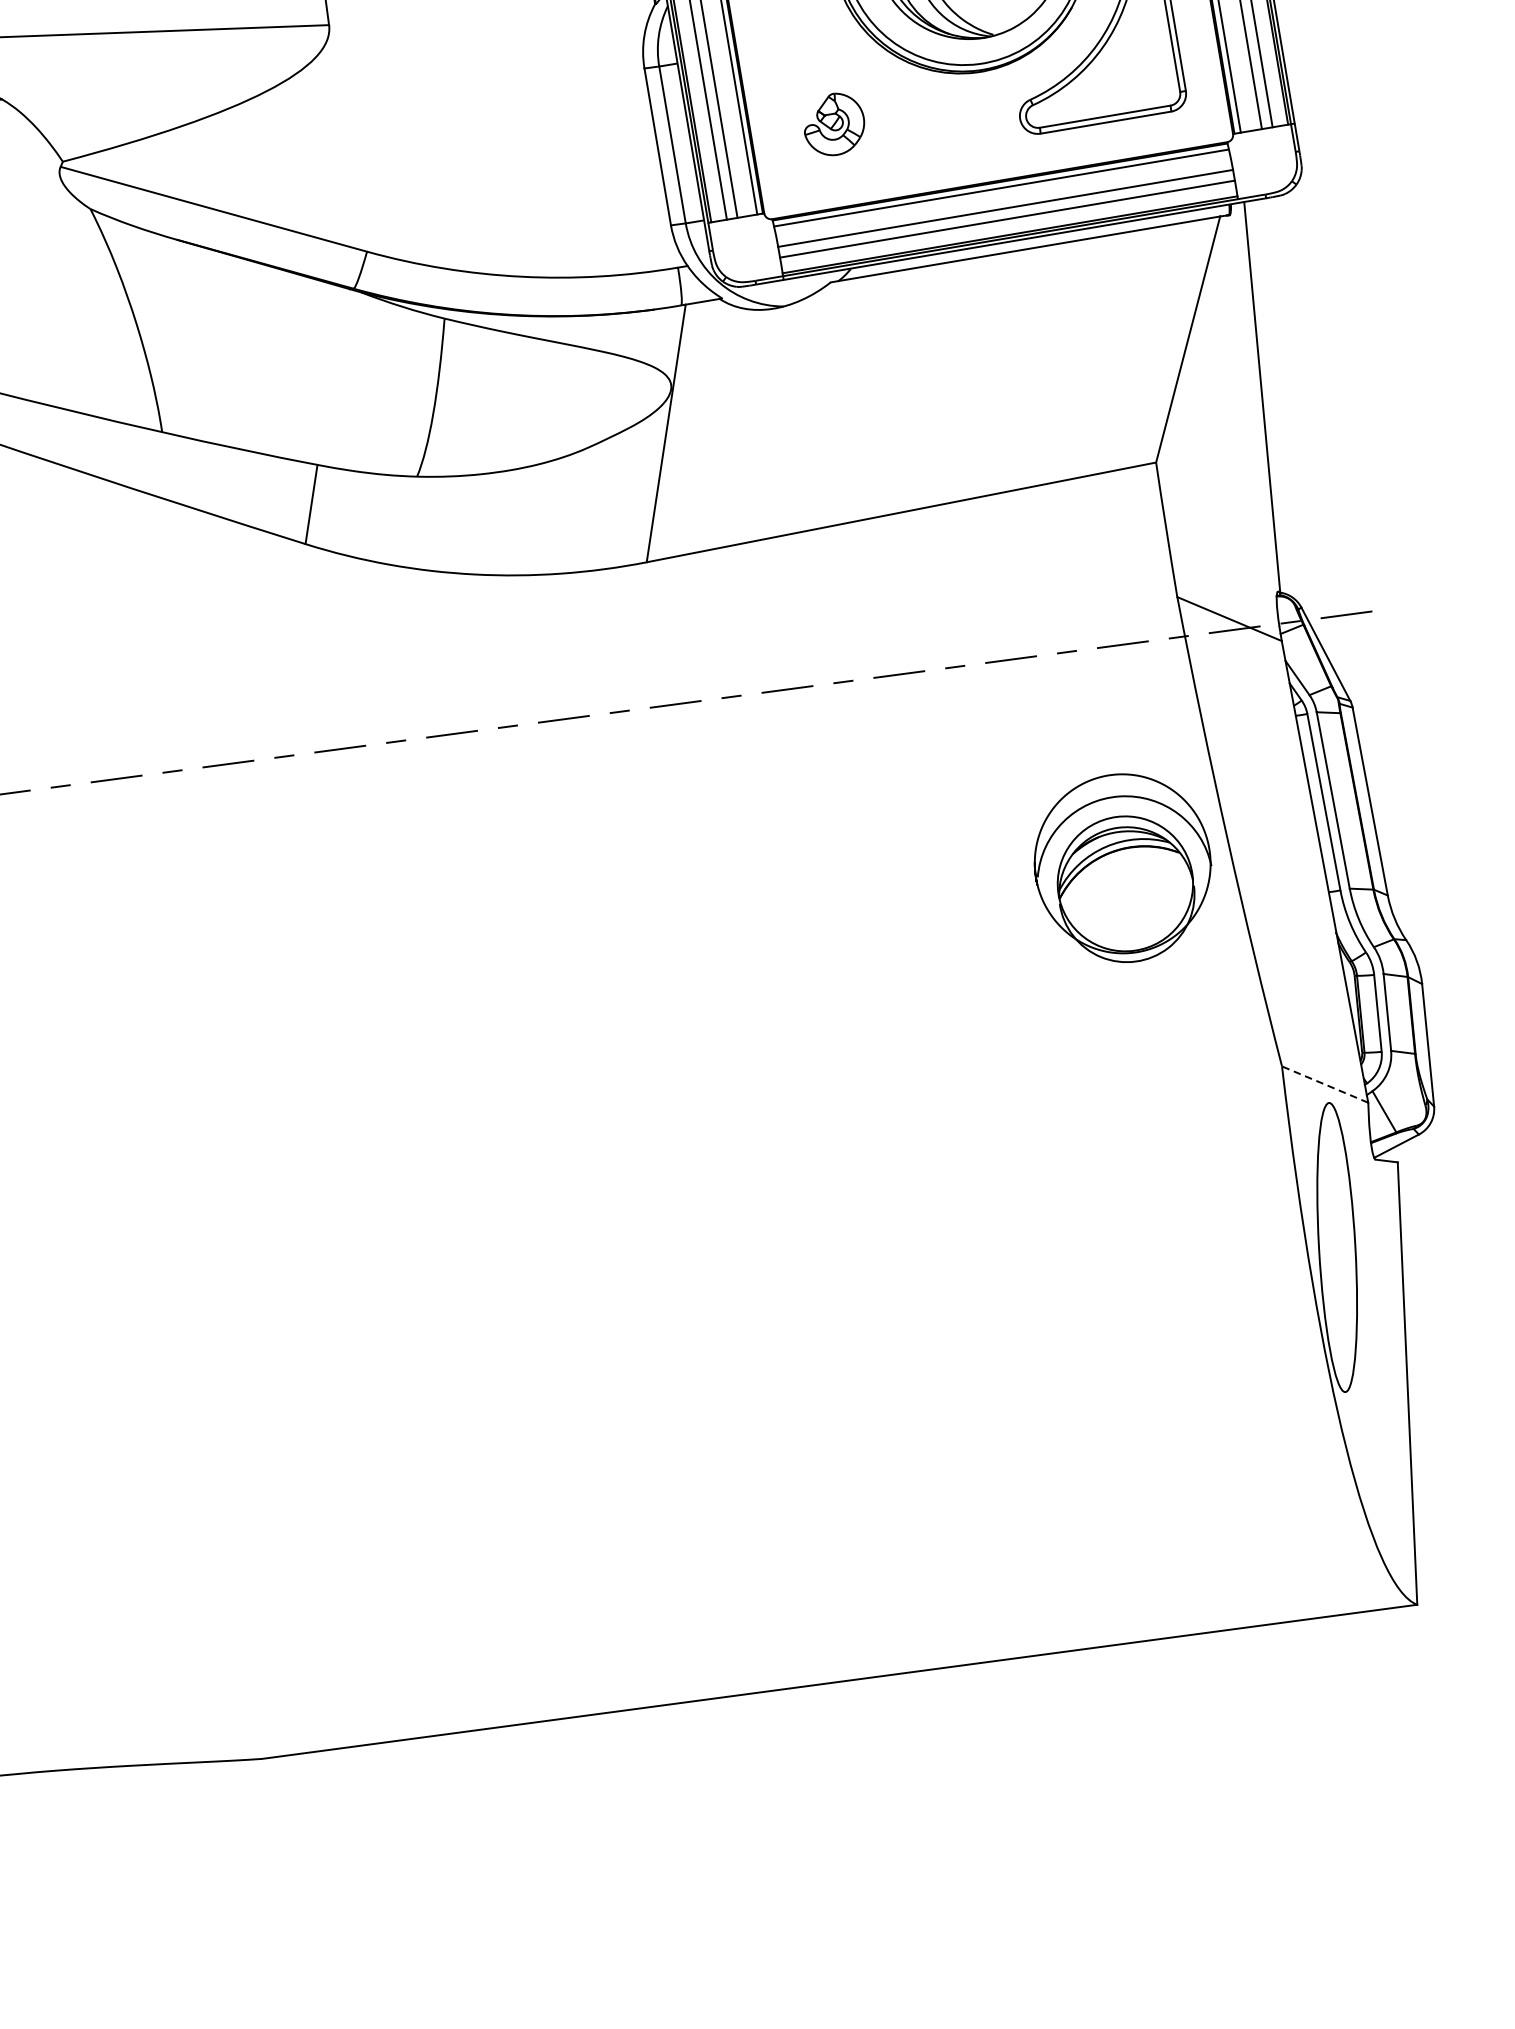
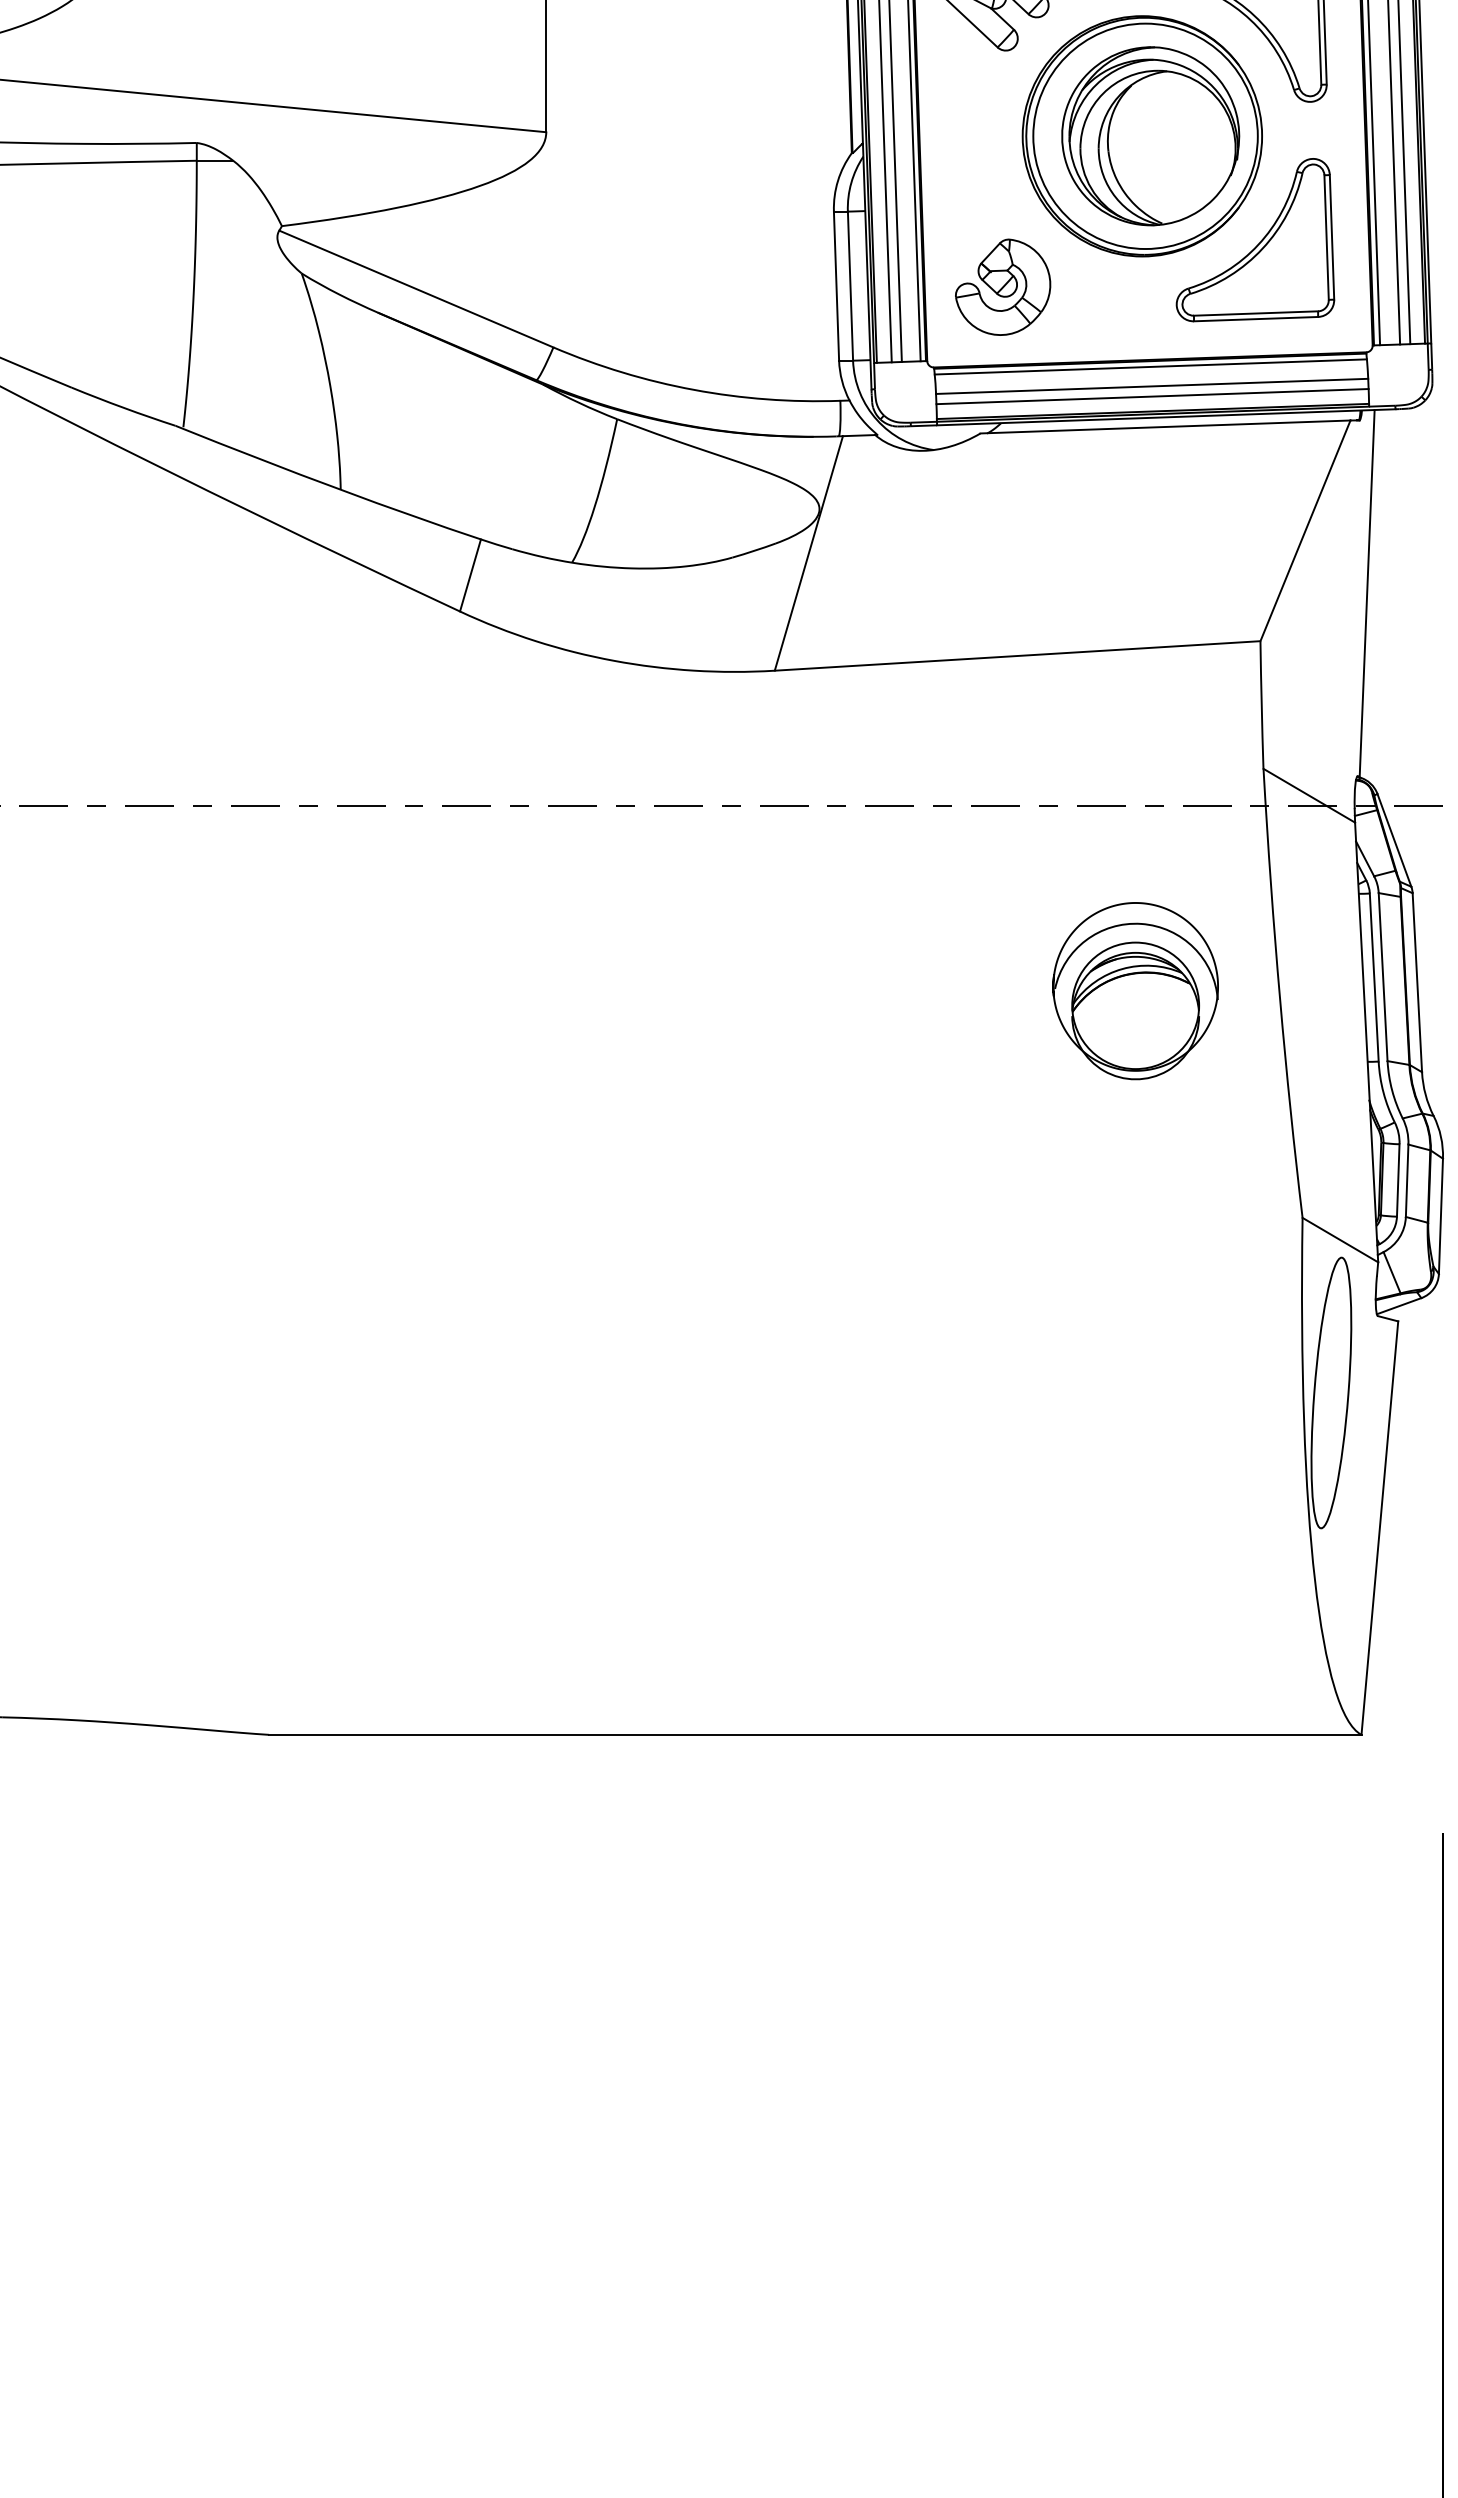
part: (834, 123) -> (1003, 286), size x1.67
part: (1123, 868) -> (1135, 991), moved
line: (1325, 1084) -> (1340, 1240), dashed -> solid

